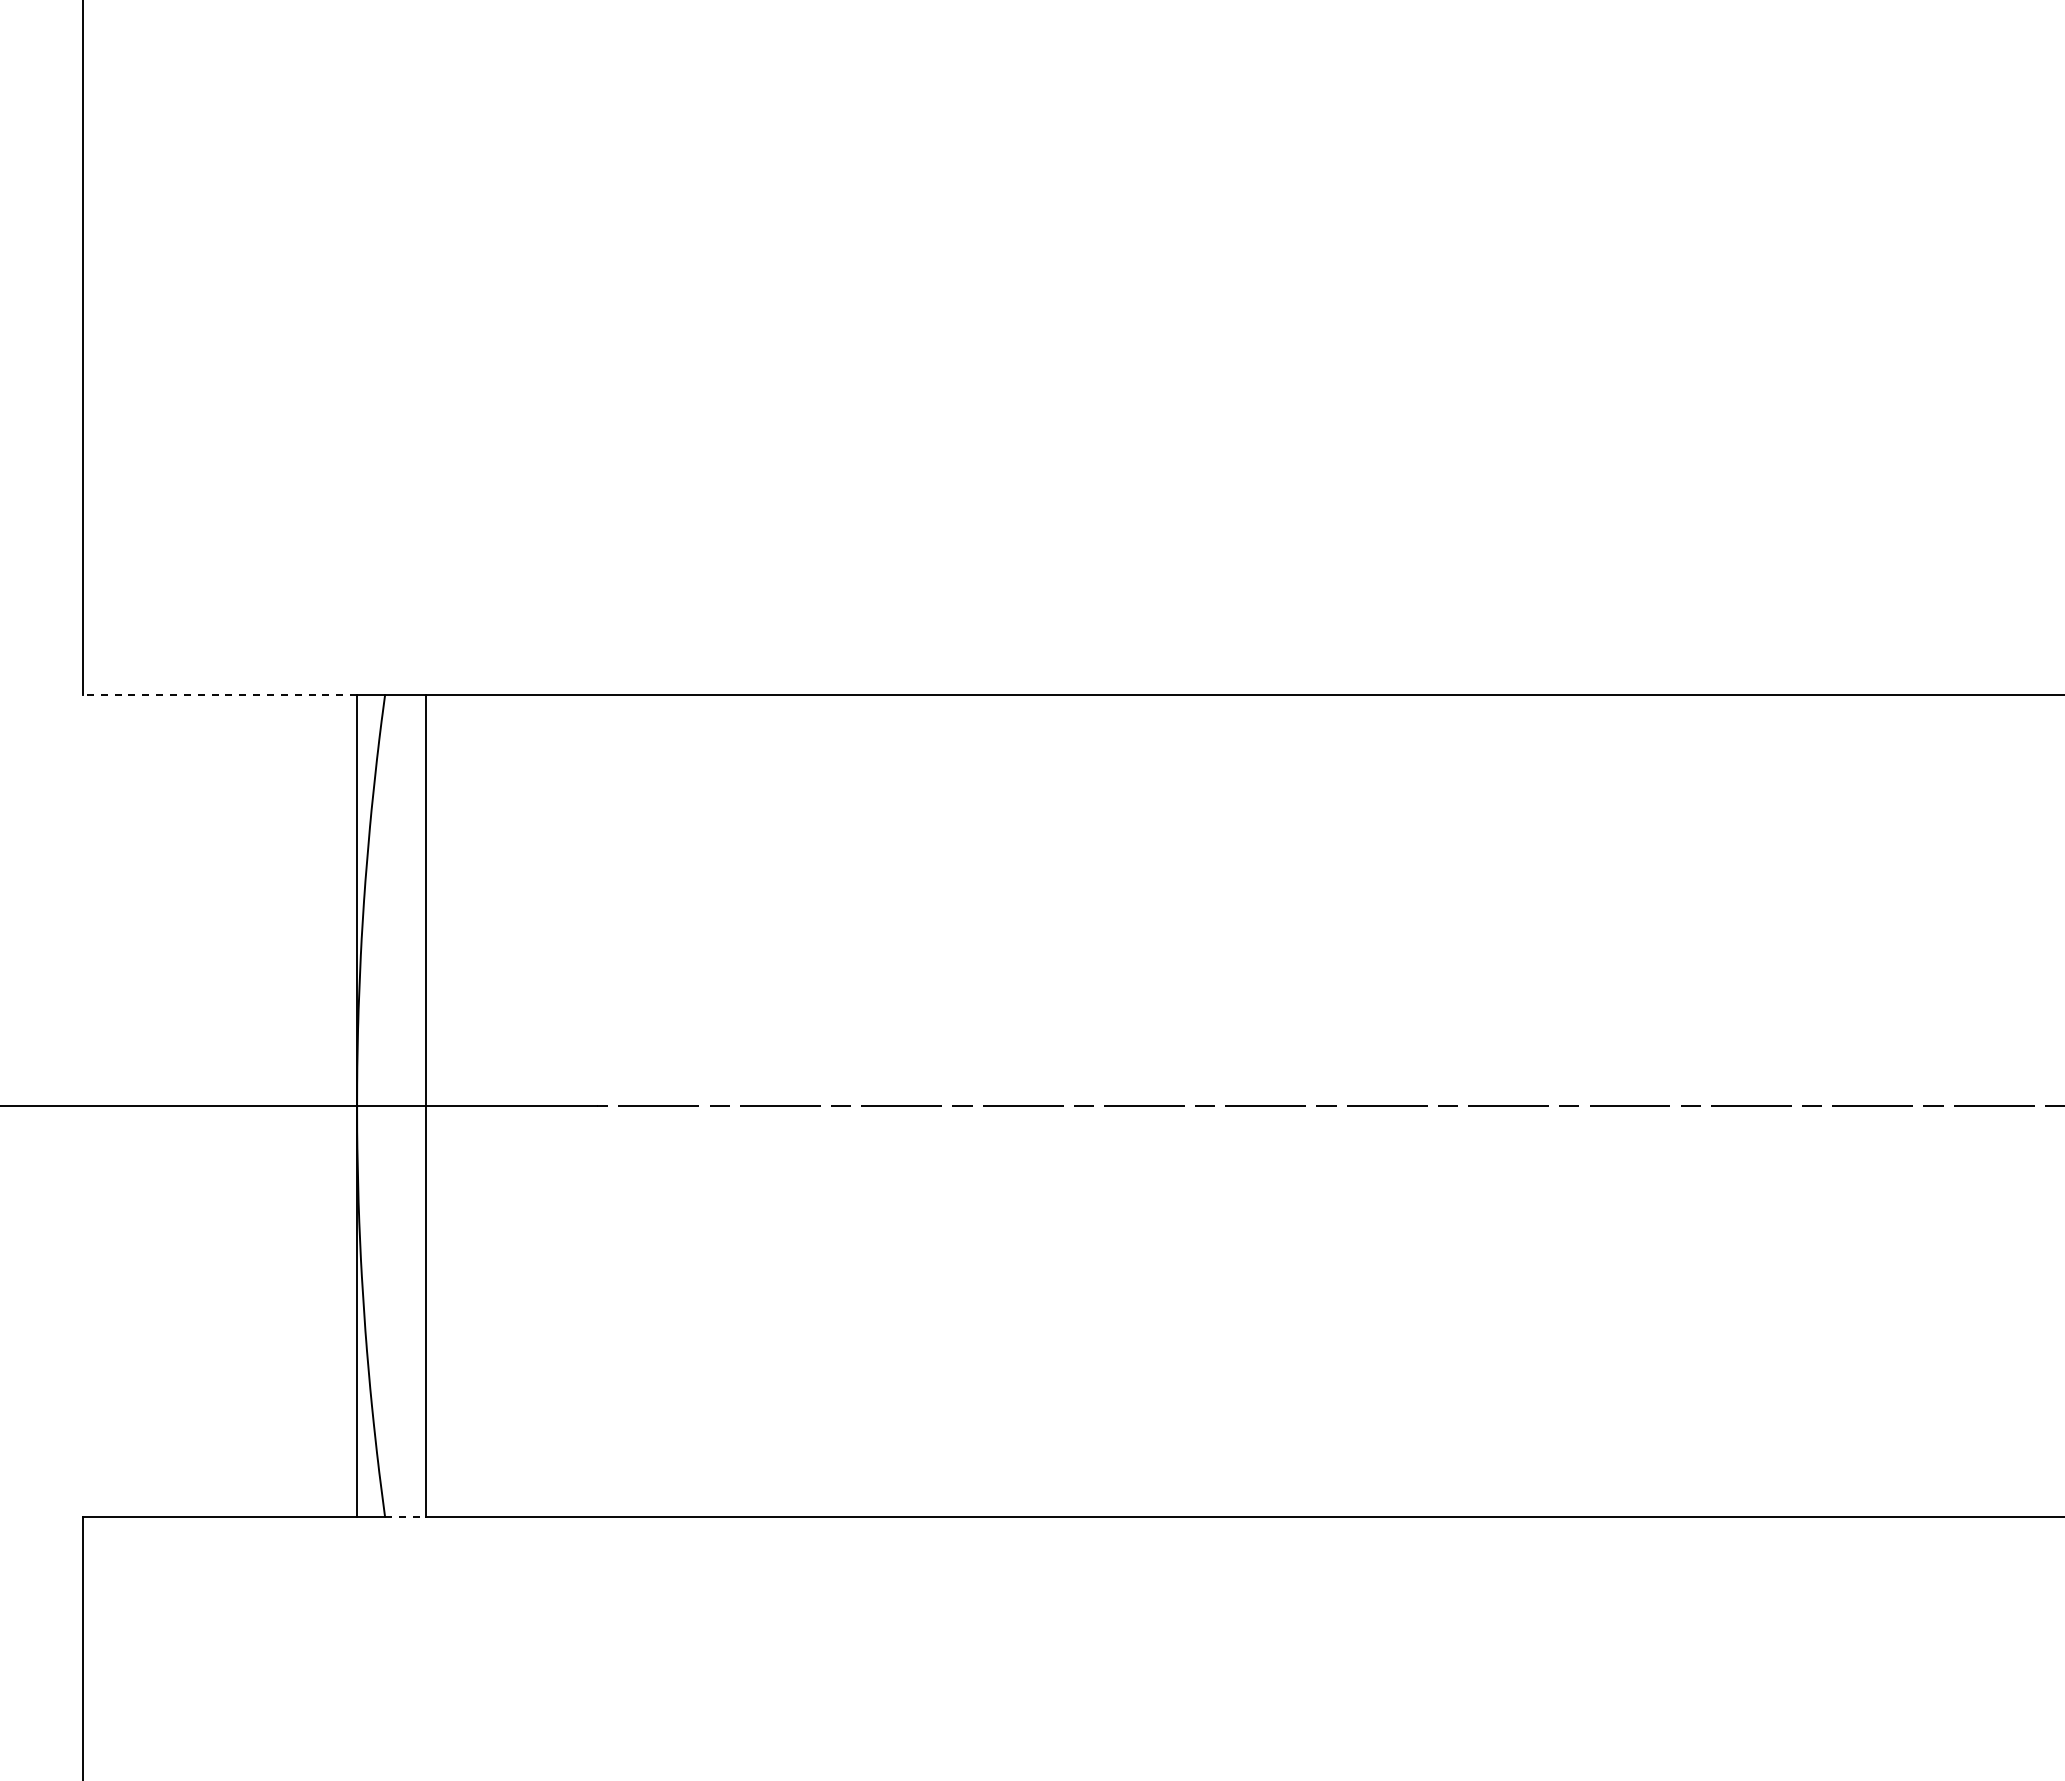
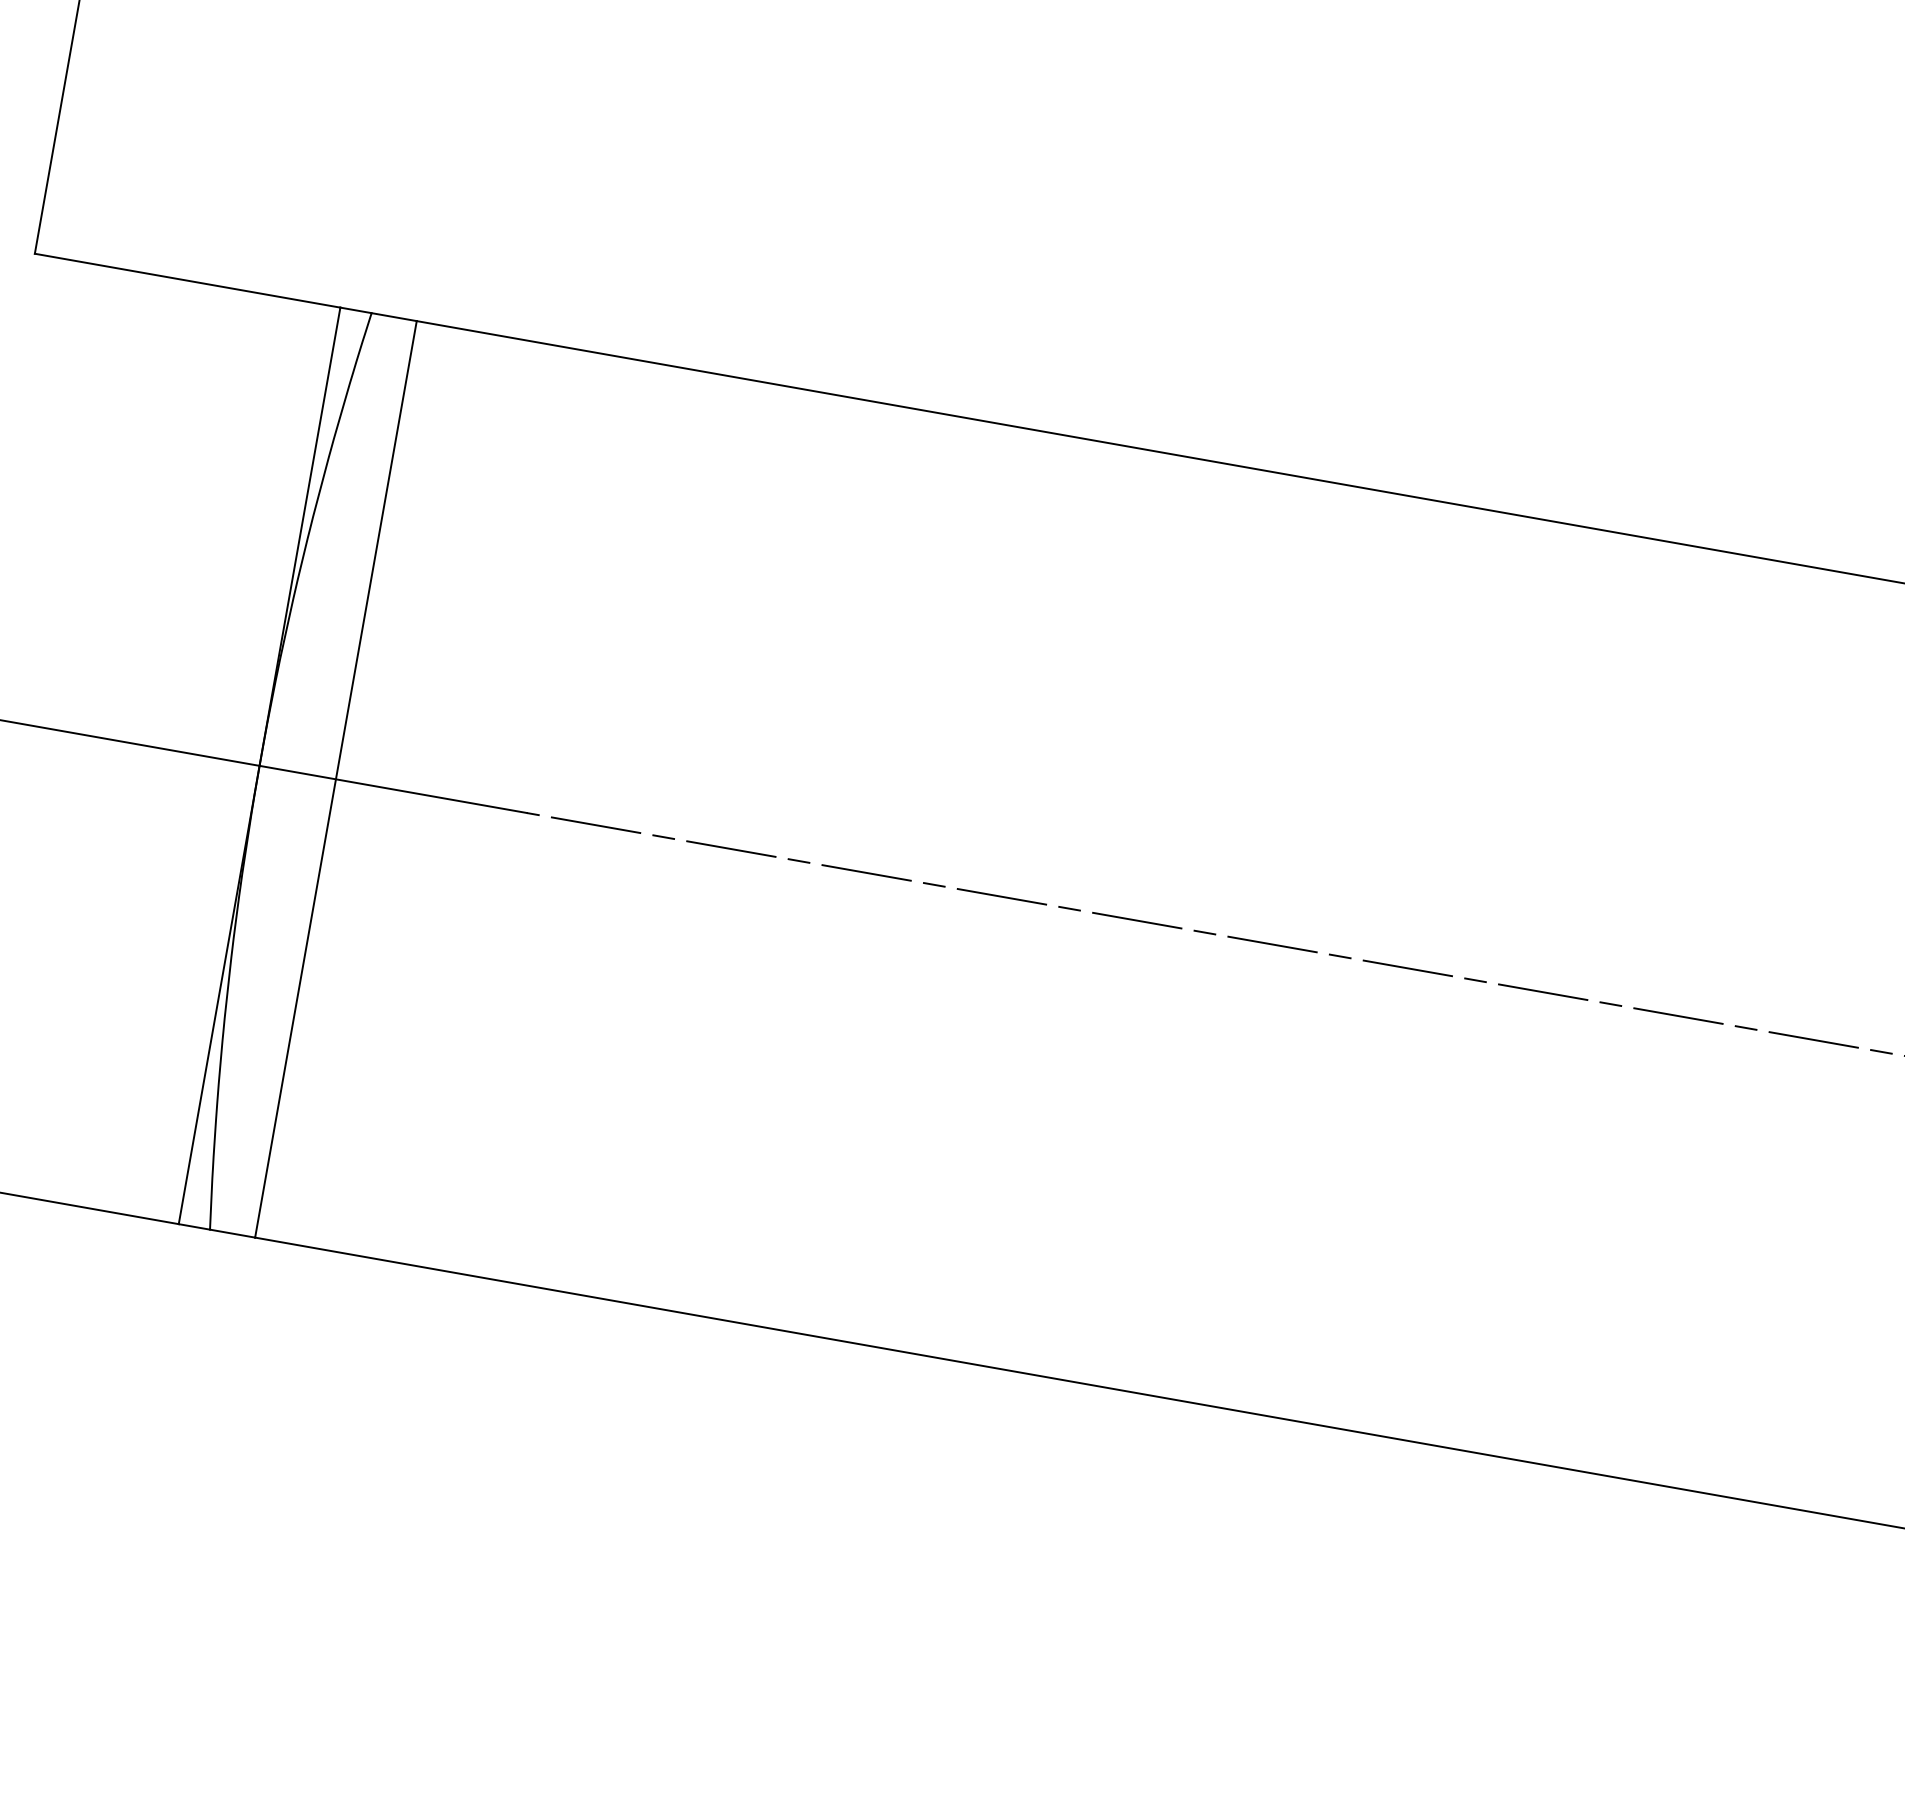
line: (219, 695) -> (186, 281), dashed -> solid
line: (405, 1517) -> (232, 1233), dashed -> solid

